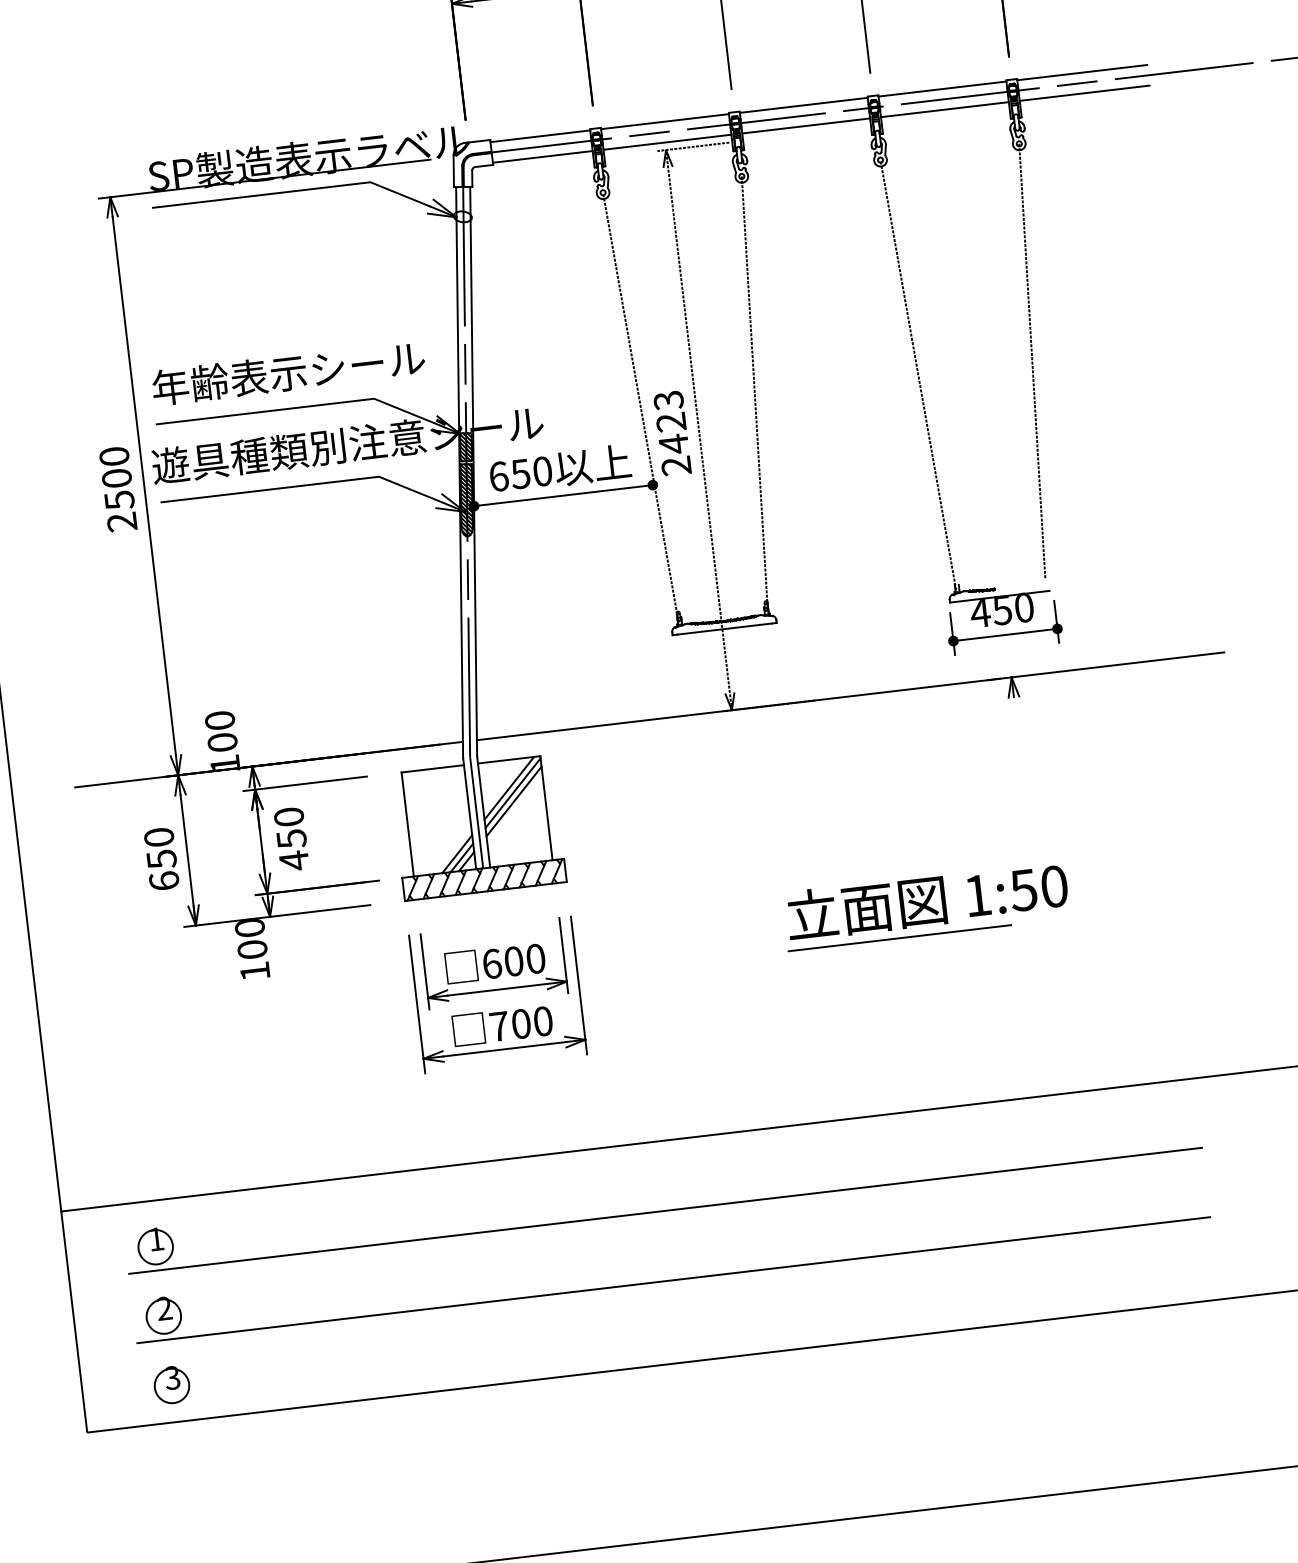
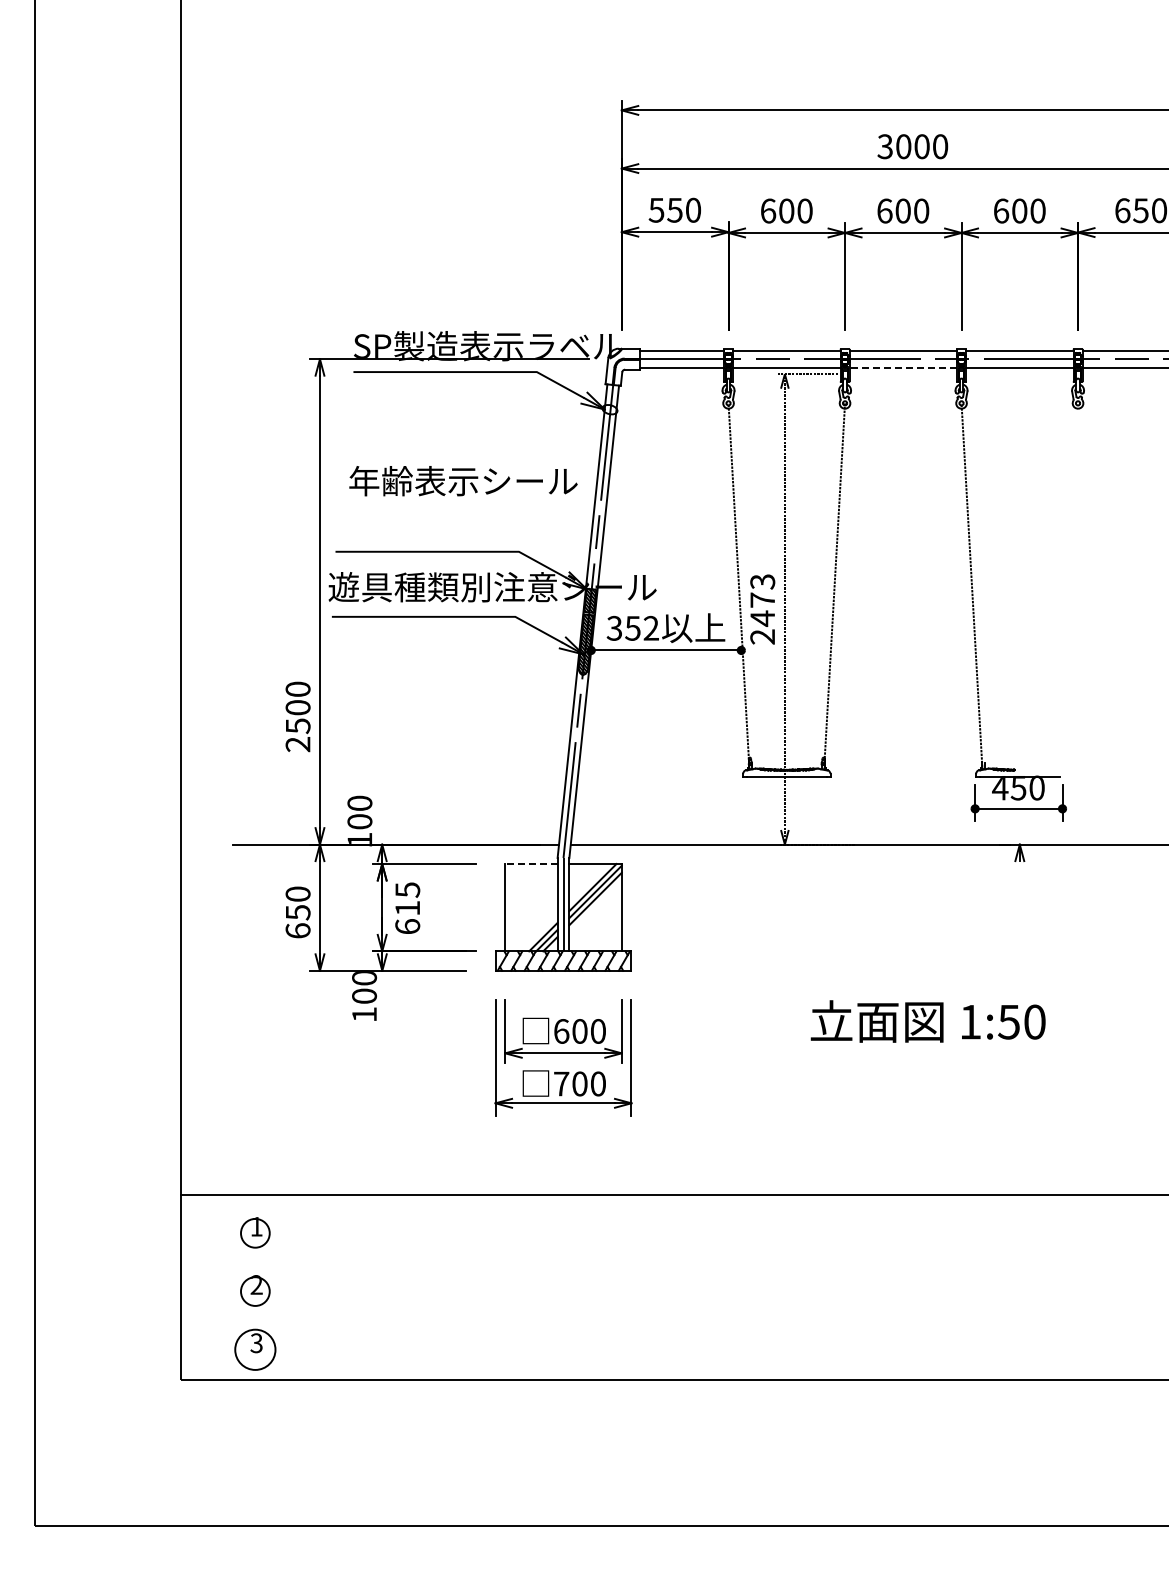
line: (806, 125) -> (903, 367), solid -> dashed
line: (1032, 361) -> (1067, 584), removed
text: (288, 373) -> (463, 481), moved
text: (670, 421) -> (762, 599), 2423 -> 2473
text: (520, 473) -> (632, 627), 650 -> 352
text: (117, 488) -> (297, 716), moved
line: (431, 769) -> (530, 864), solid -> dashed
text: (291, 839) -> (407, 908), 450 -> 615
line: (899, 937) -> (901, 1049), removed
line: (664, 1210) -> (680, 1252), removed
line: (672, 1280) -> (680, 1311), removed
circle: (172, 1385) -> (255, 1349), size x1.4

